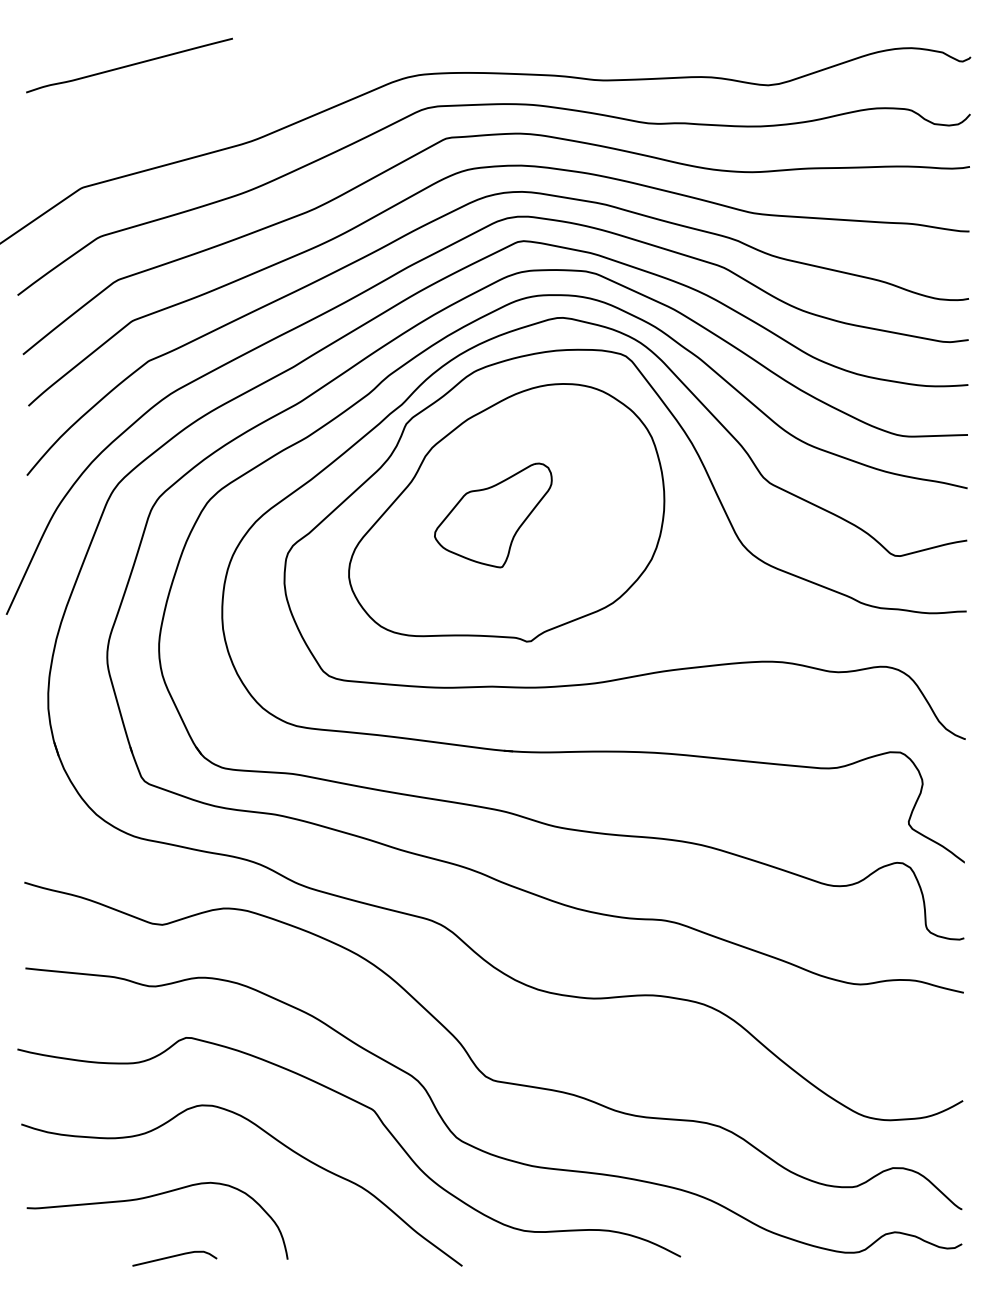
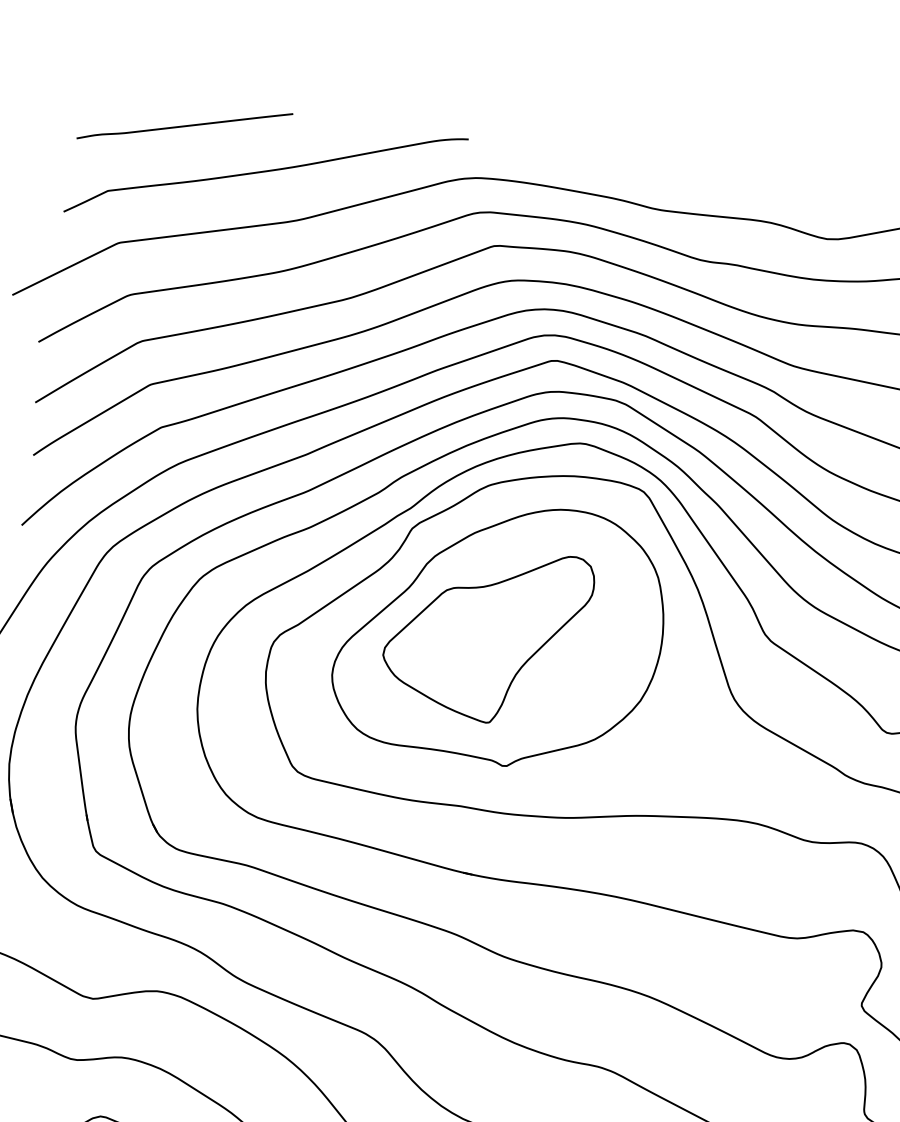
curve: (213, 99) -> (264, 172), added
part: (493, 515) -> (487, 633), size x1.67

